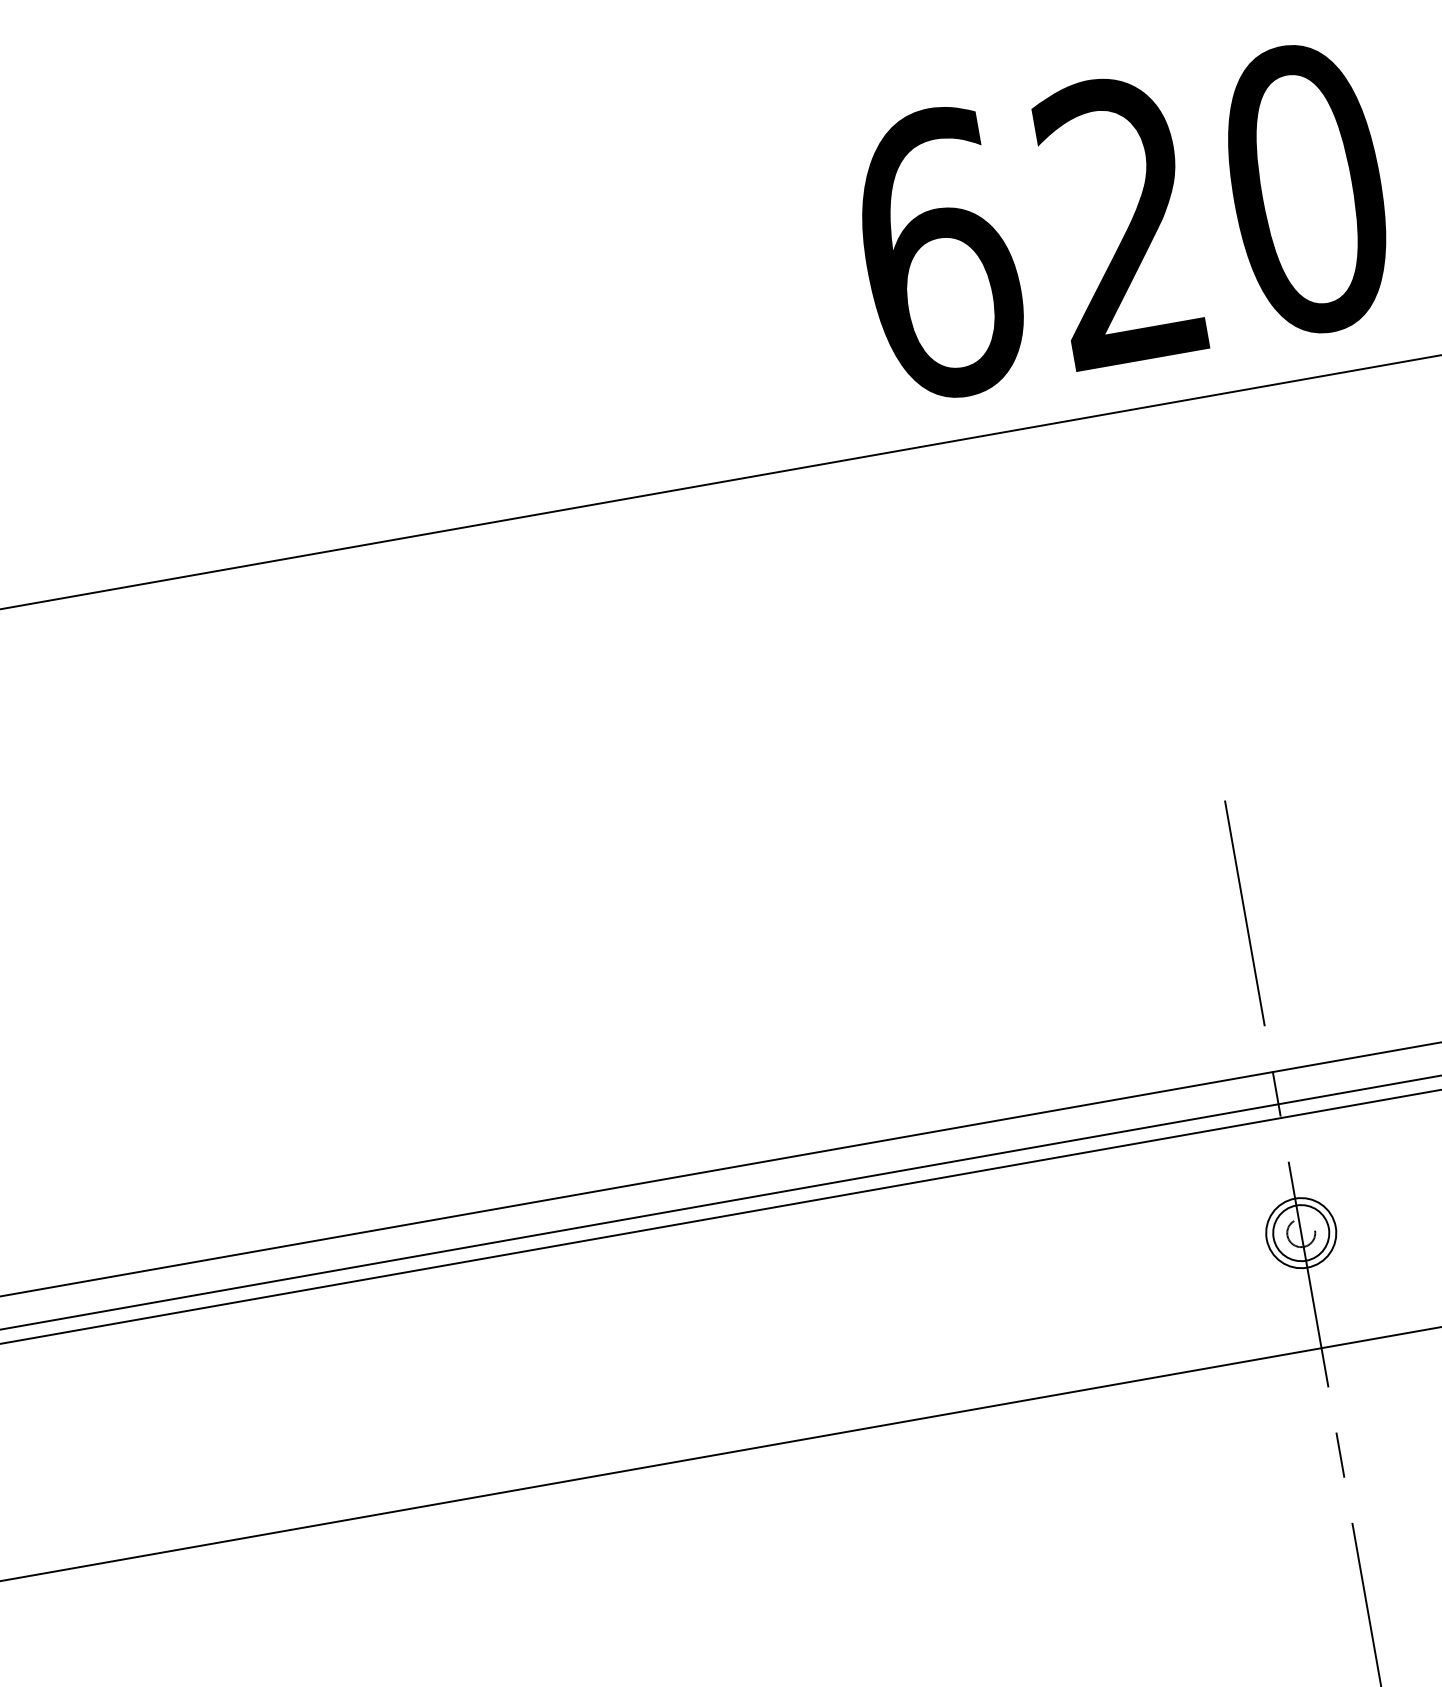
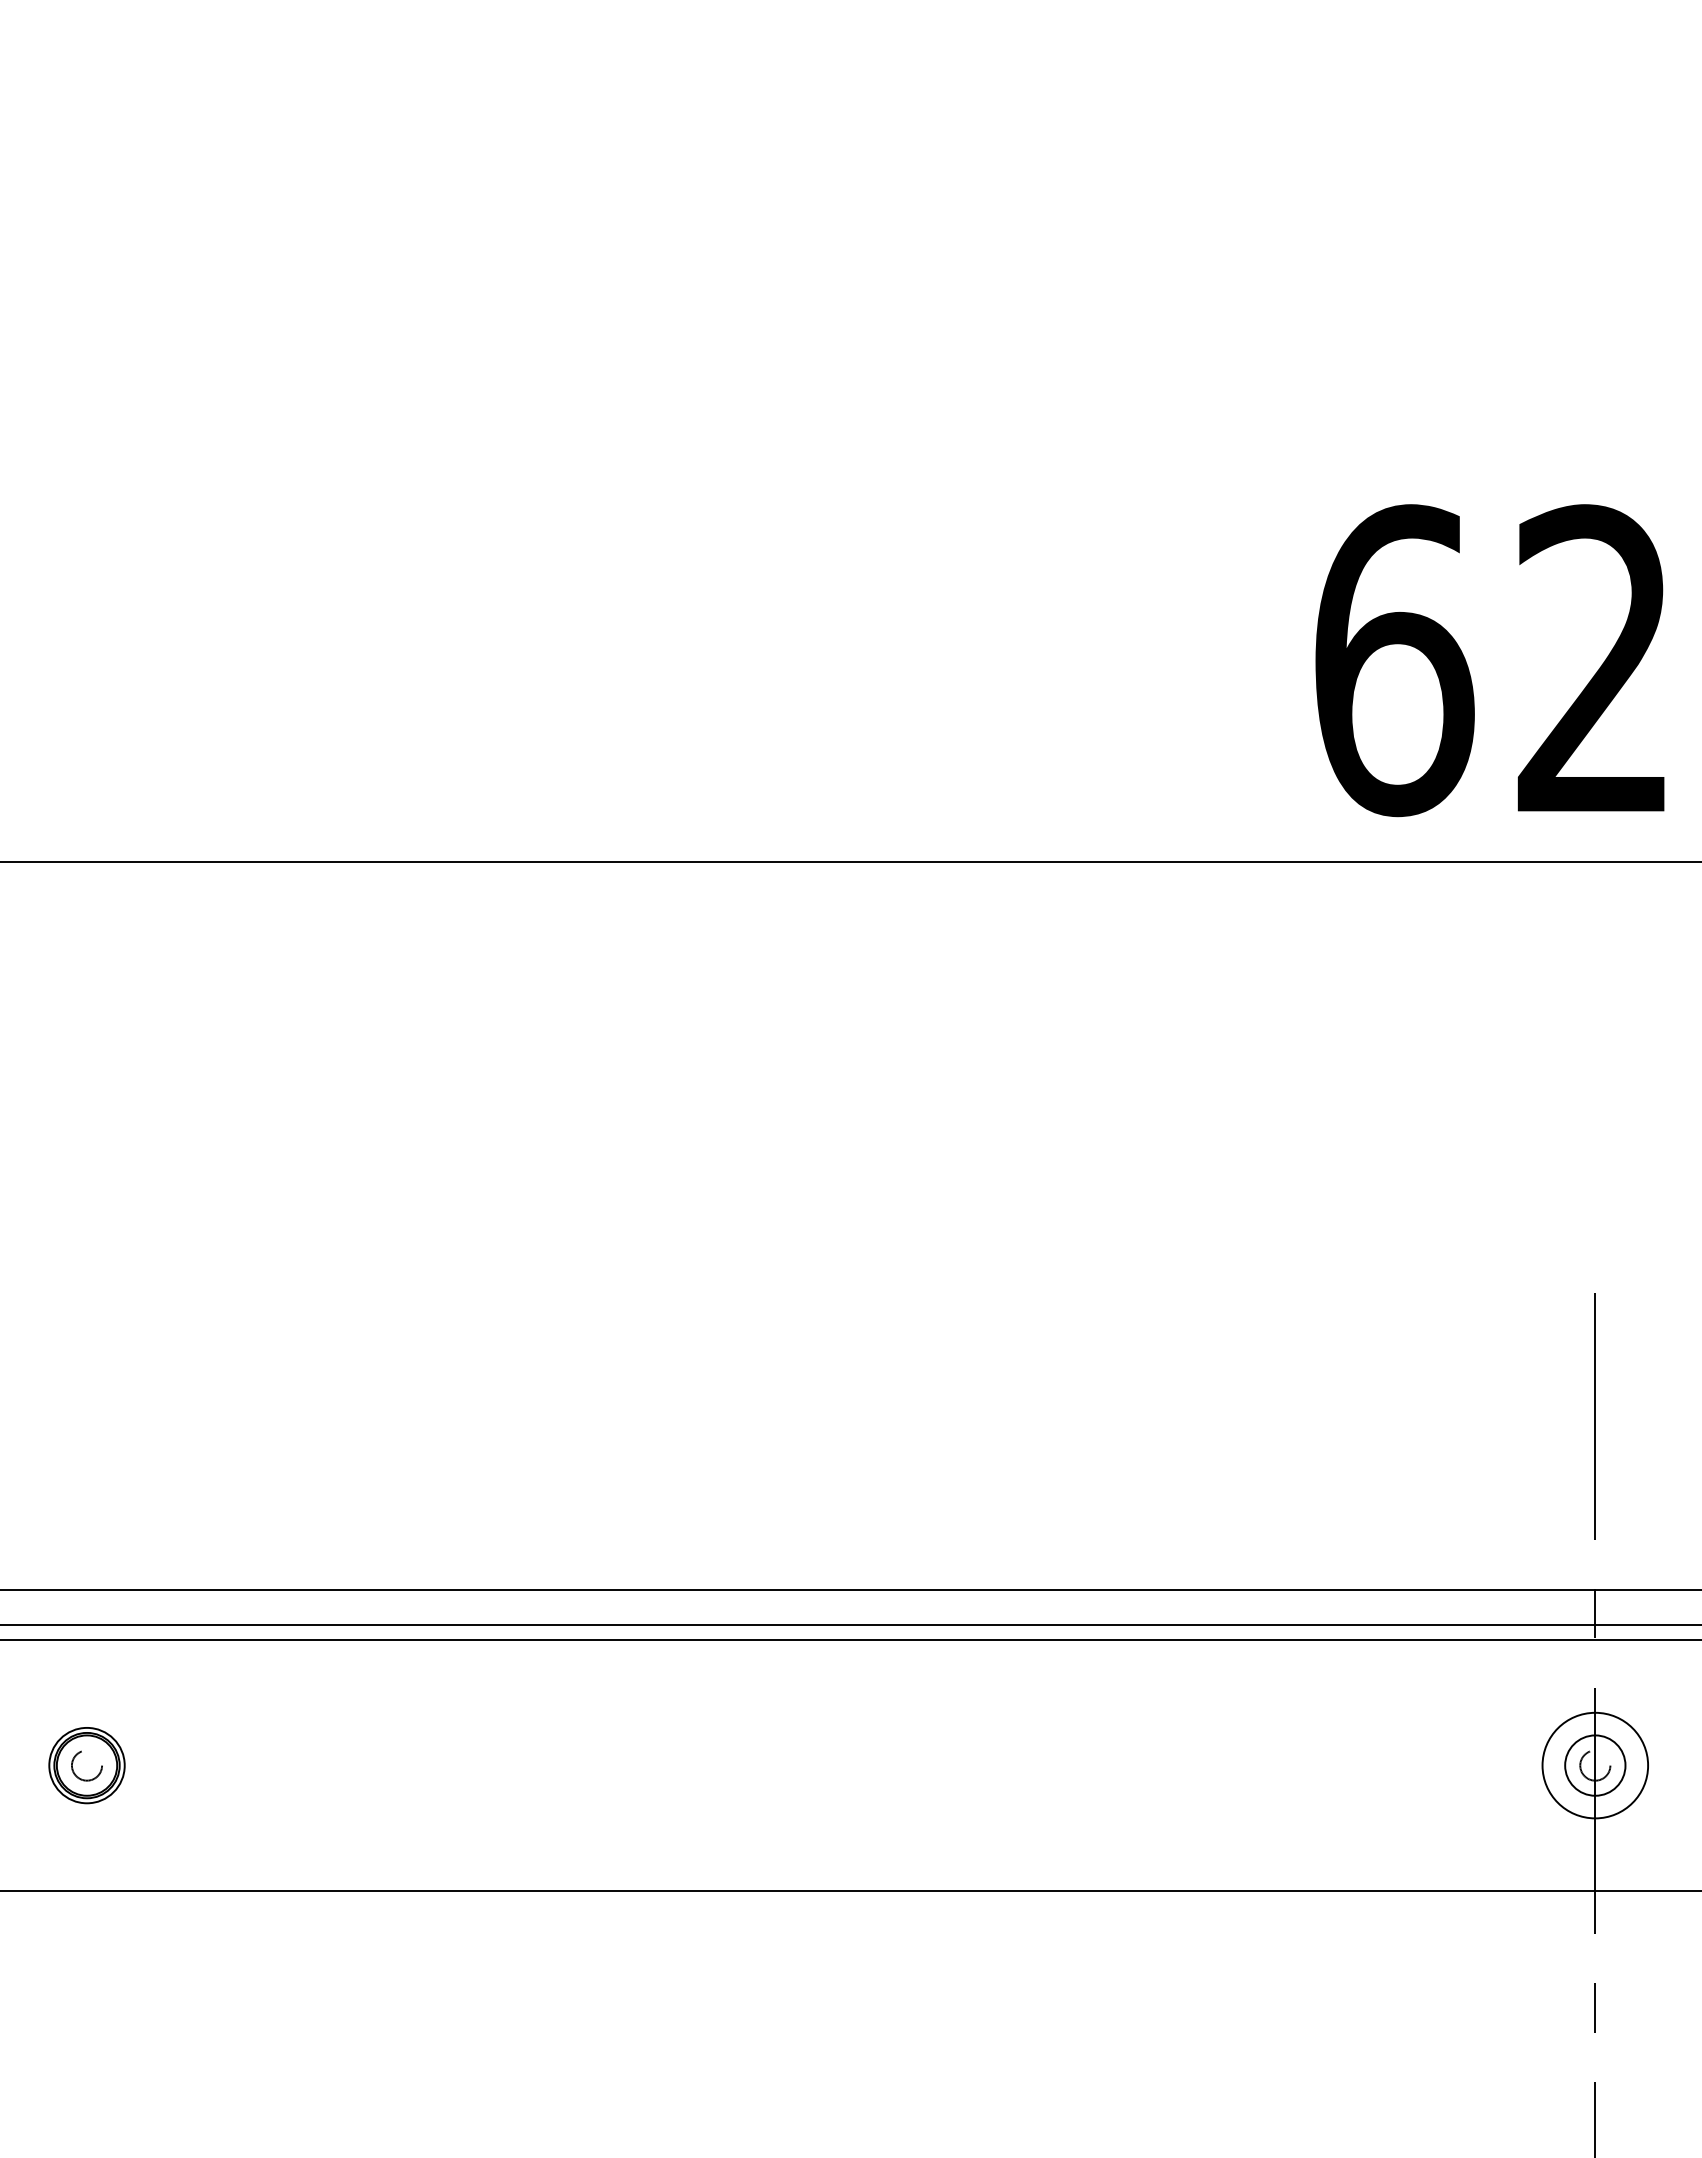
circle: (1301, 1233) -> (1595, 1765), size x1.4

